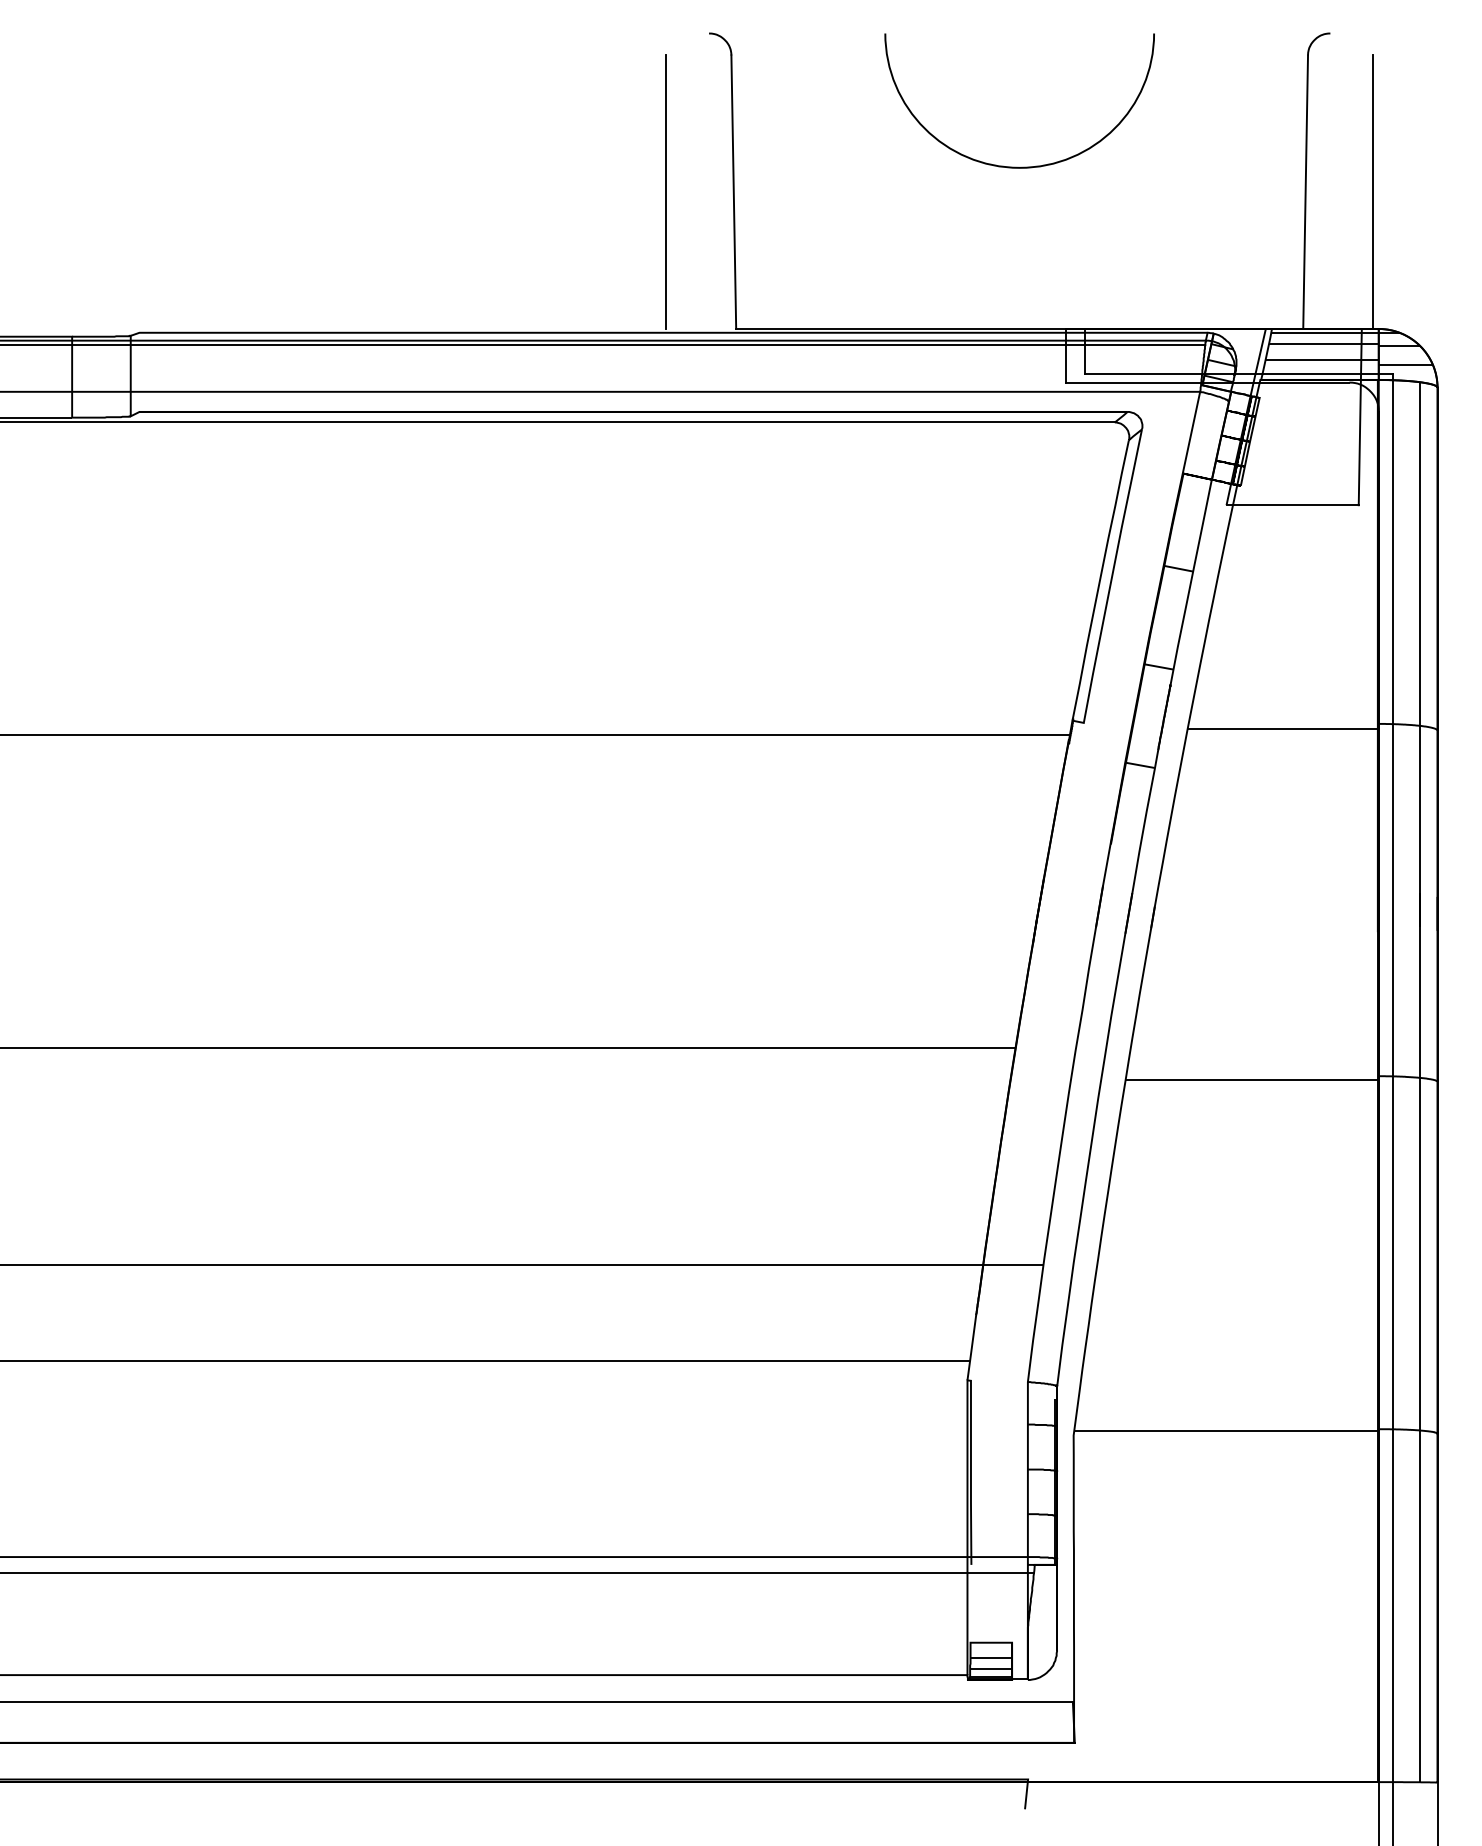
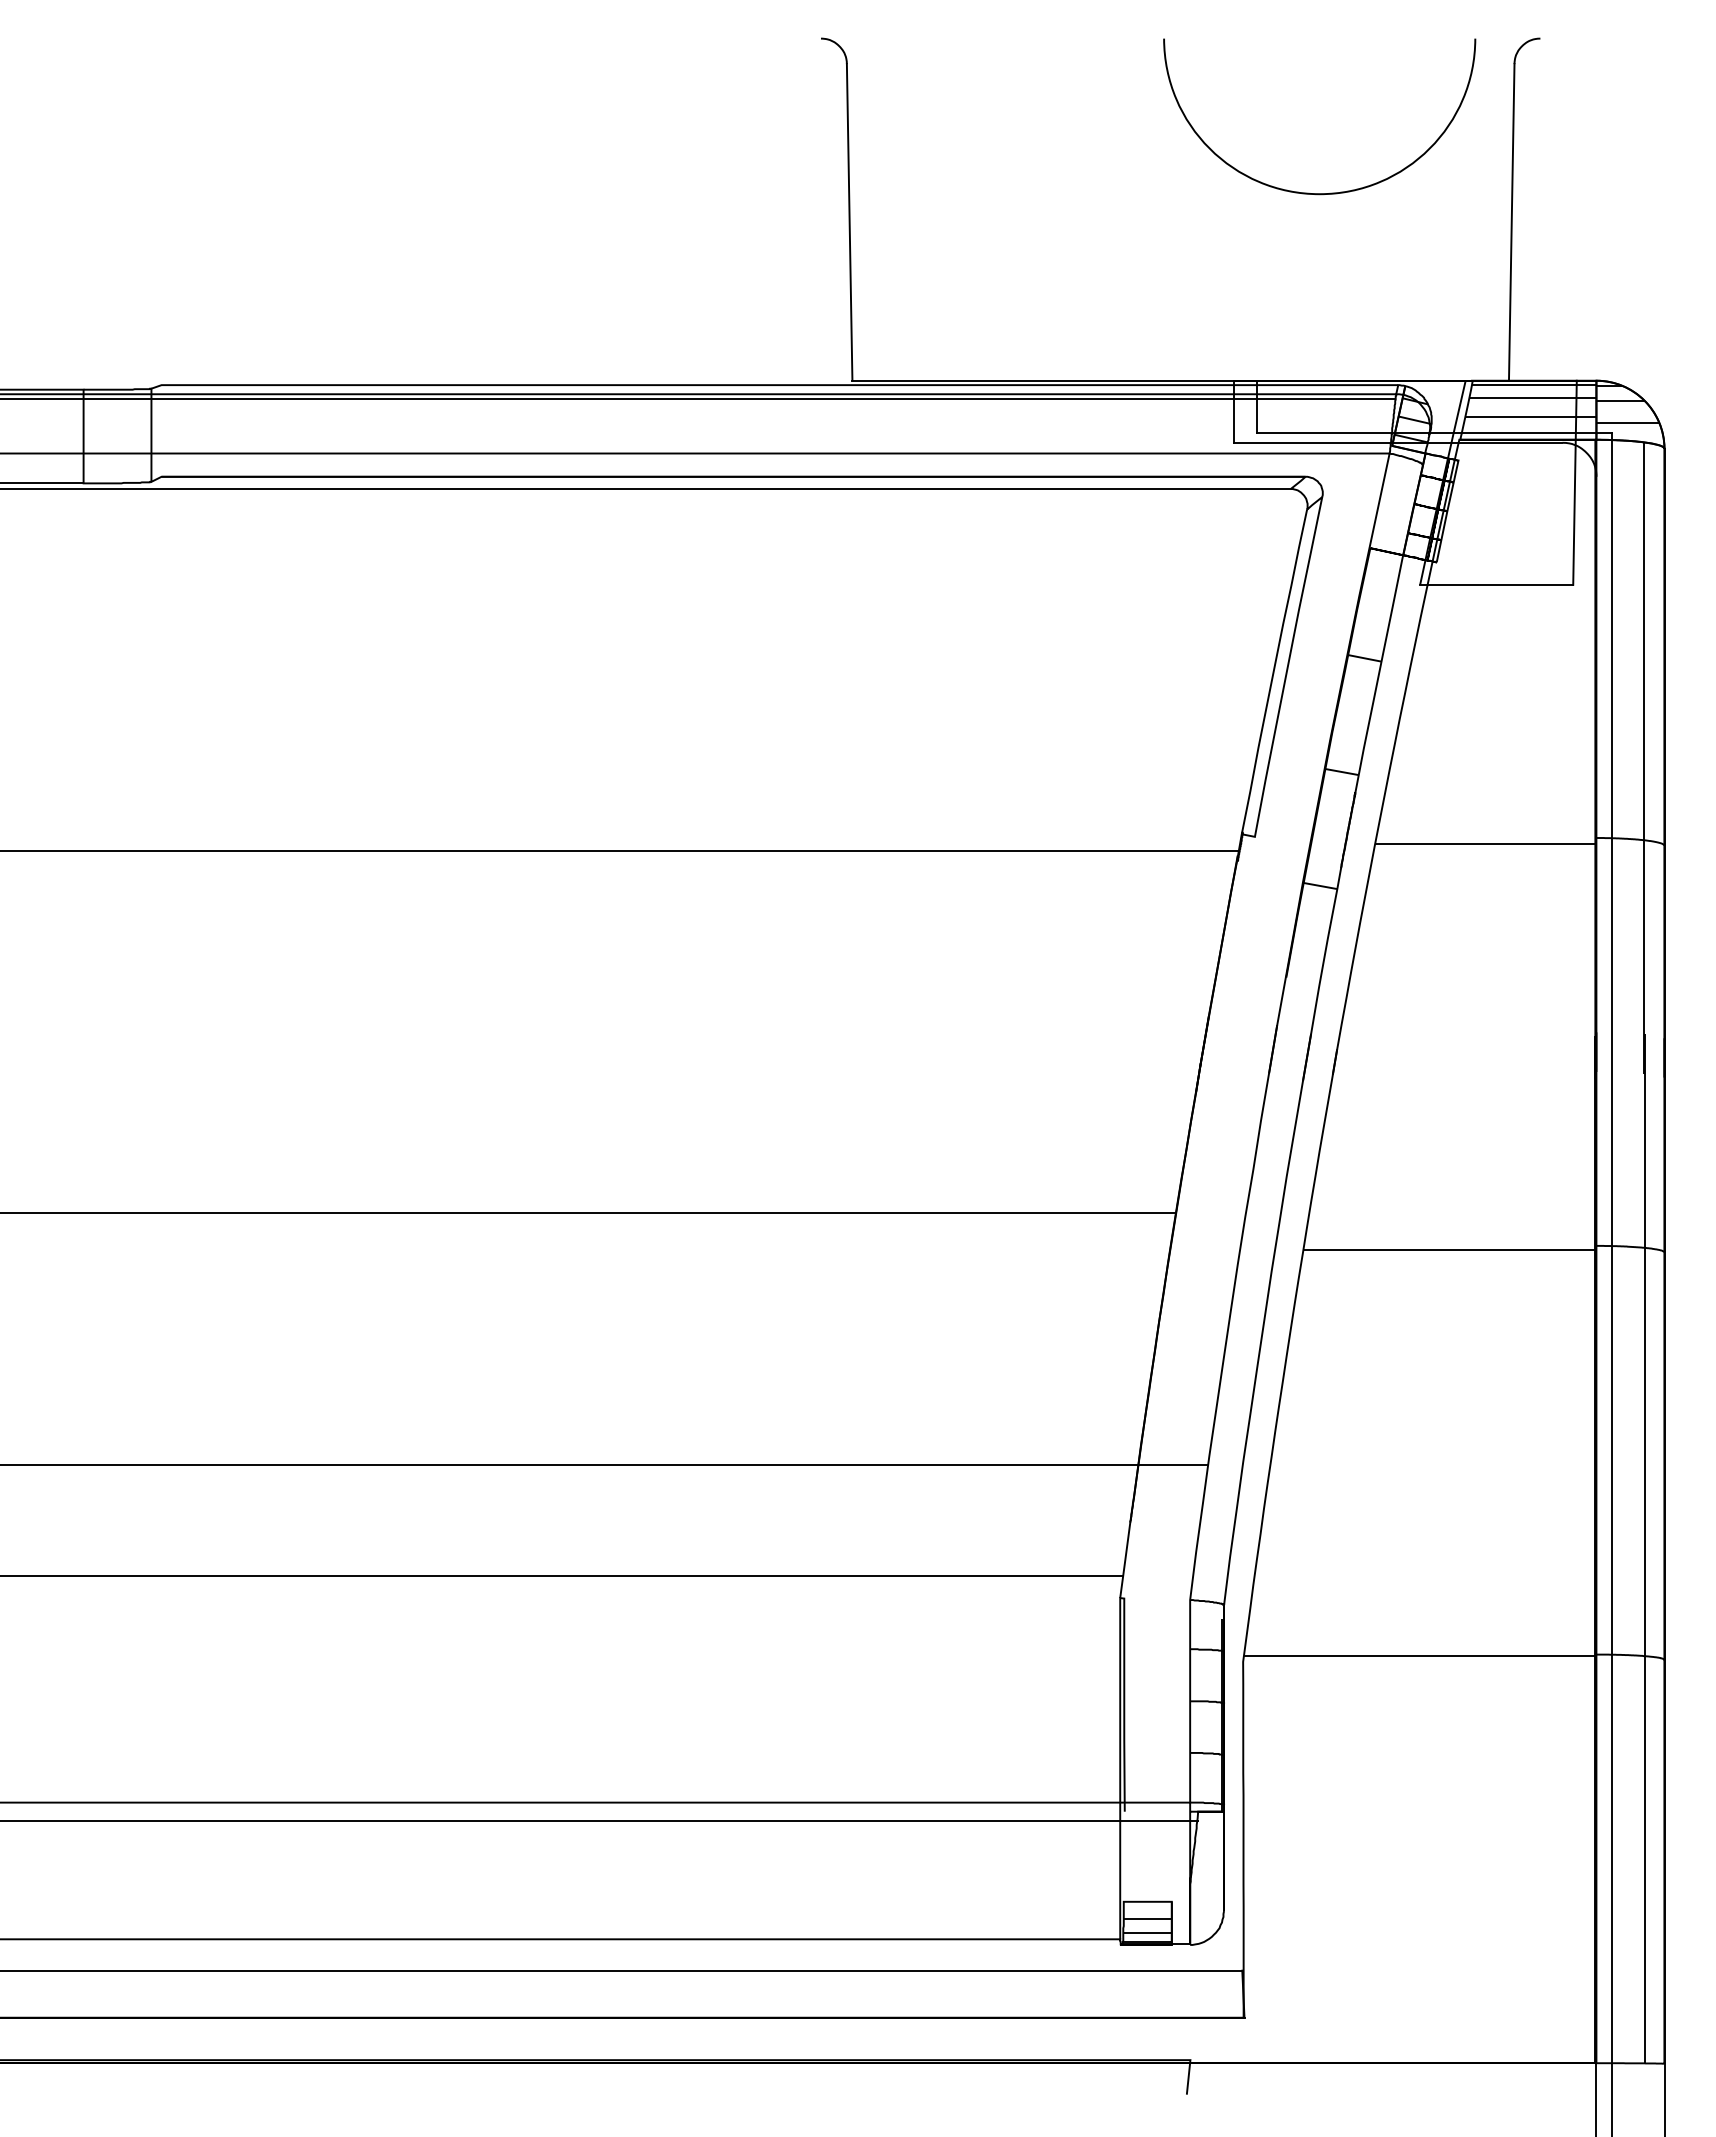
curve: (1010, 166) -> (1308, 192), moved
line: (666, 192) -> (771, 222), removed
line: (1372, 192) -> (1589, 222), removed

